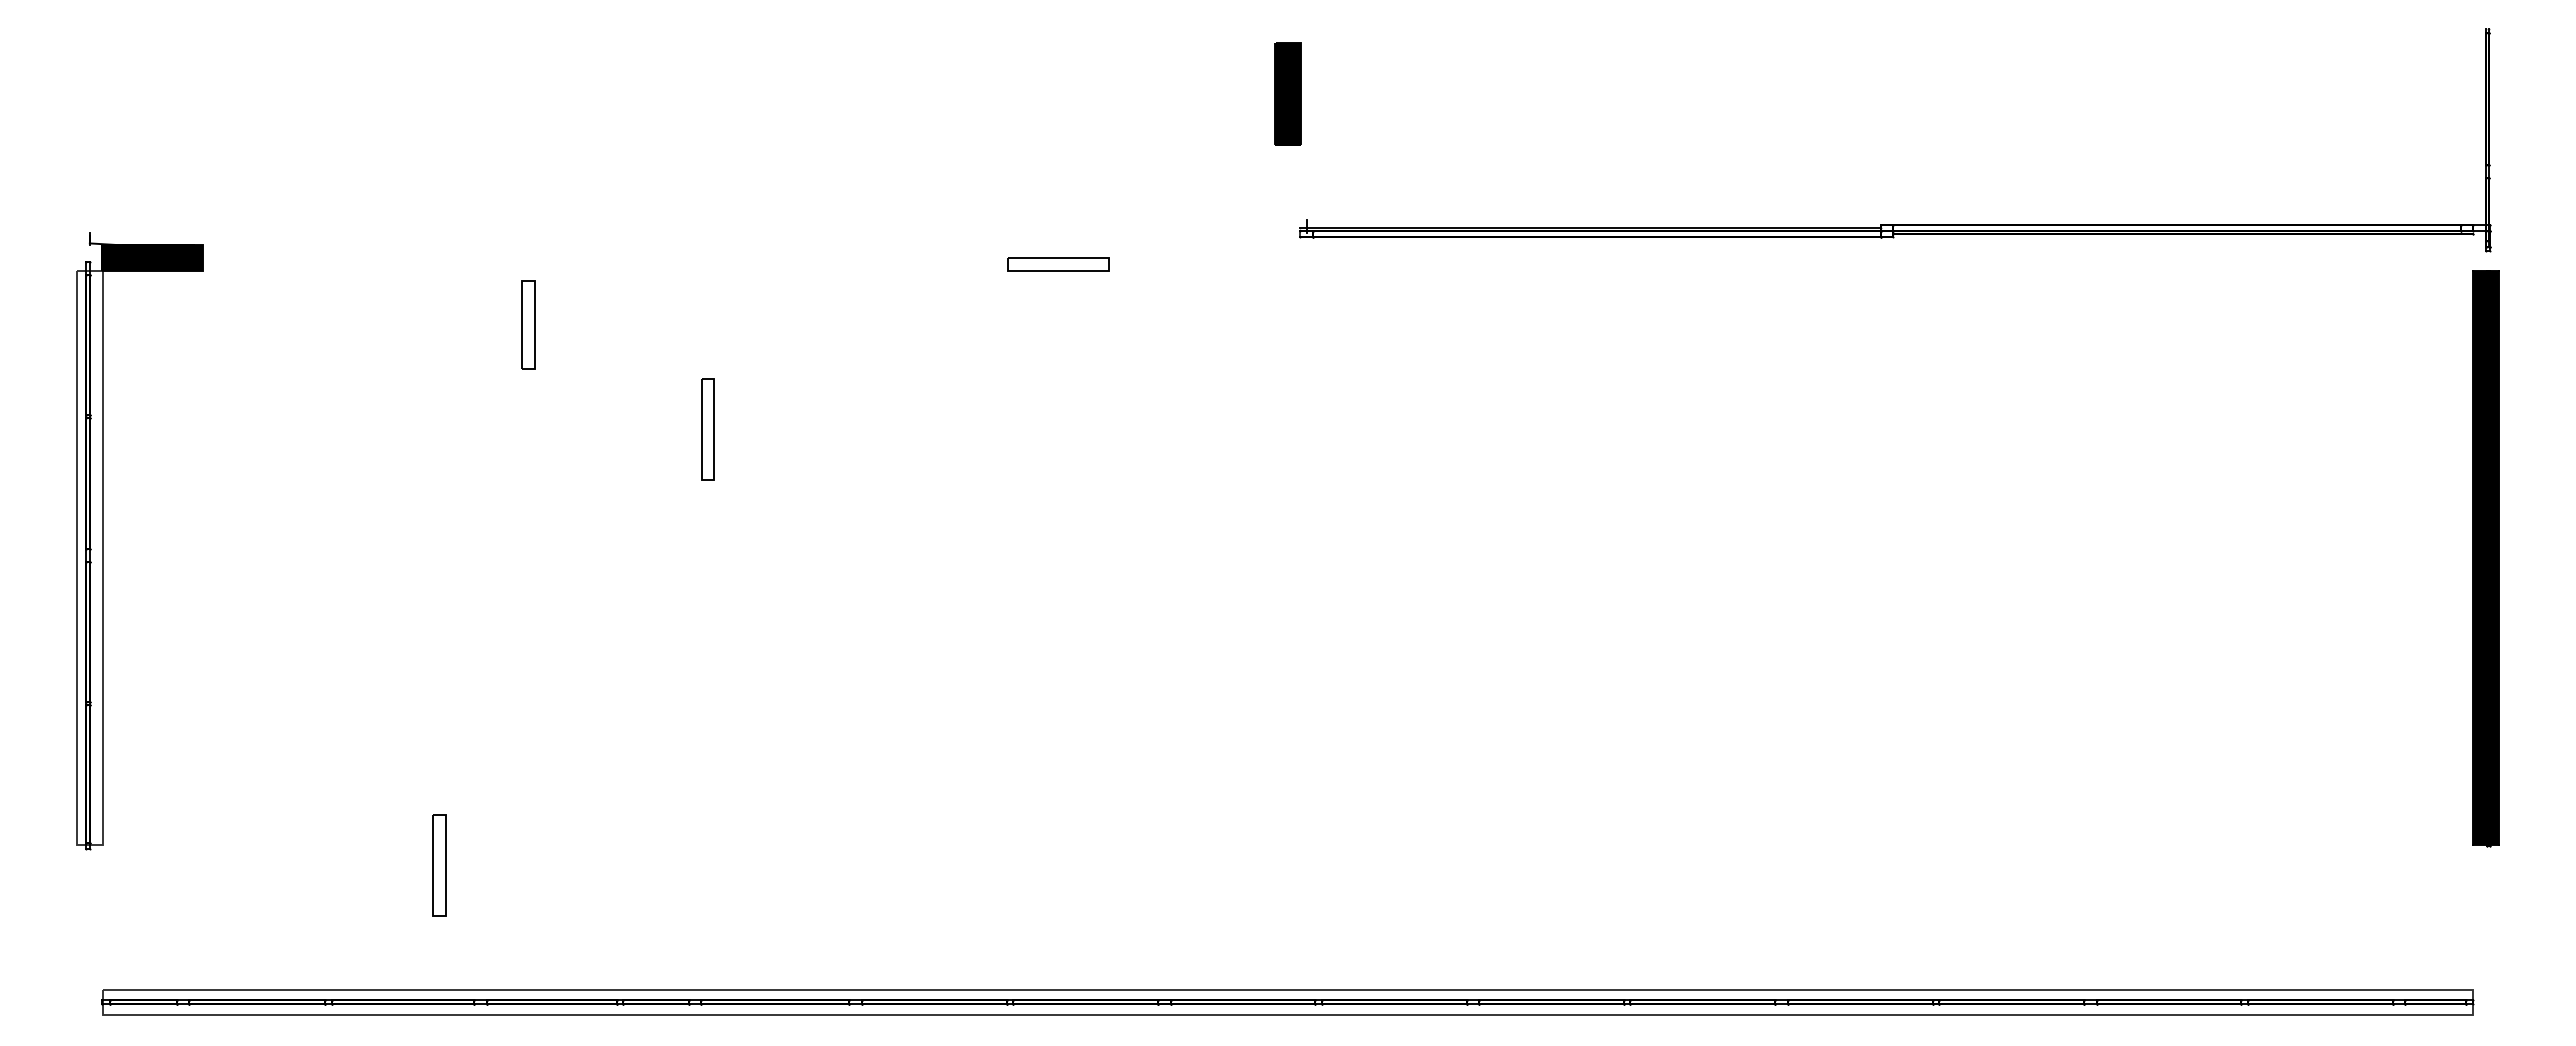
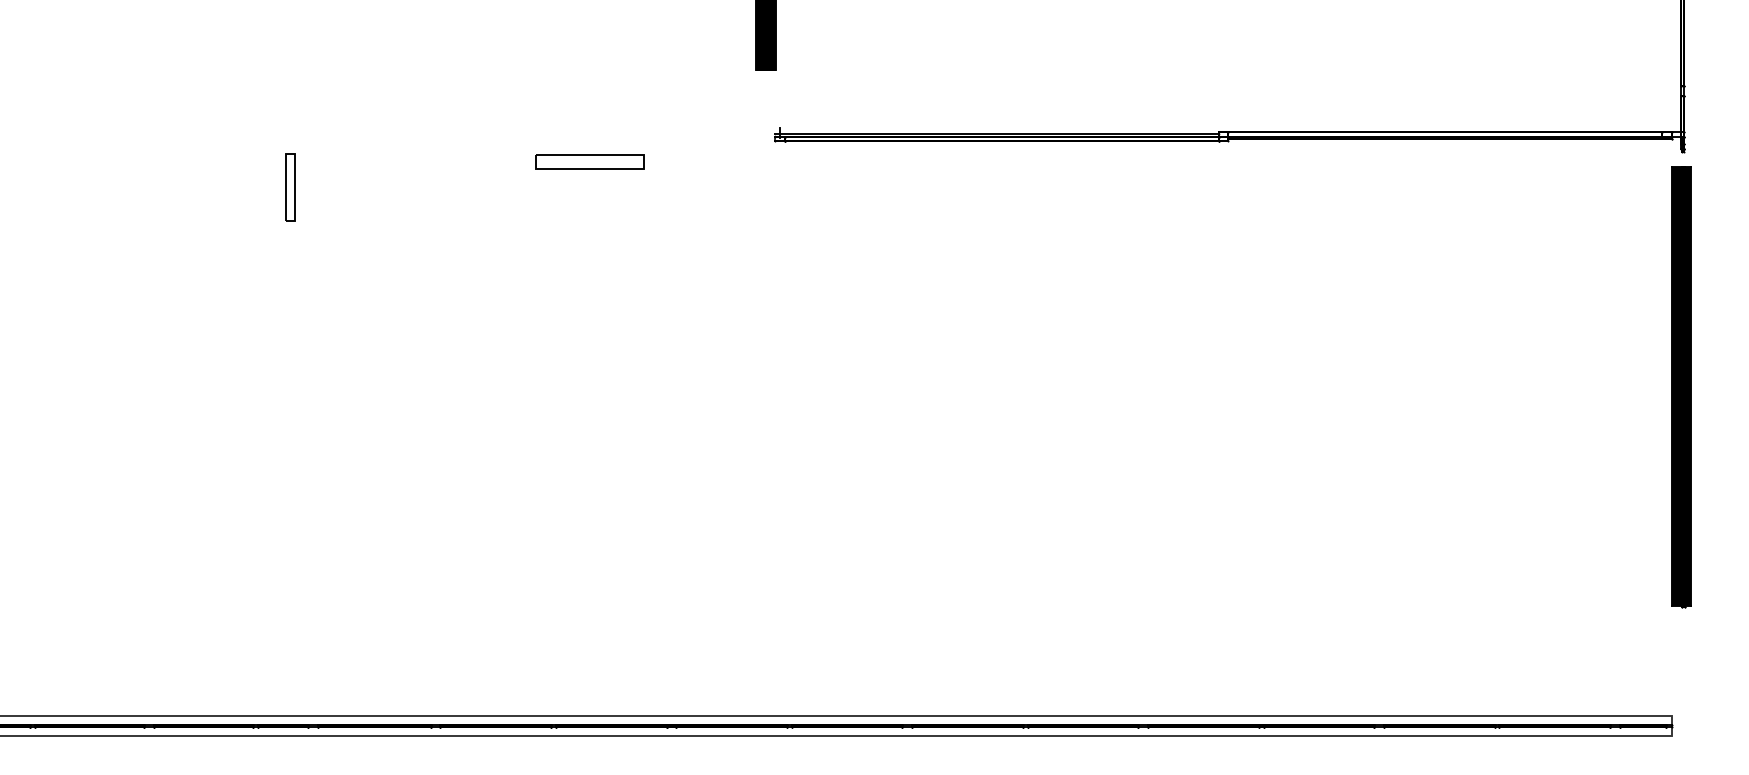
part: (1058, 264) -> (590, 162), size x1.4
part: (528, 324) -> (290, 187), moved
part: (707, 429) -> (322, 288), removed
part: (439, 865) -> (117, 621), removed

